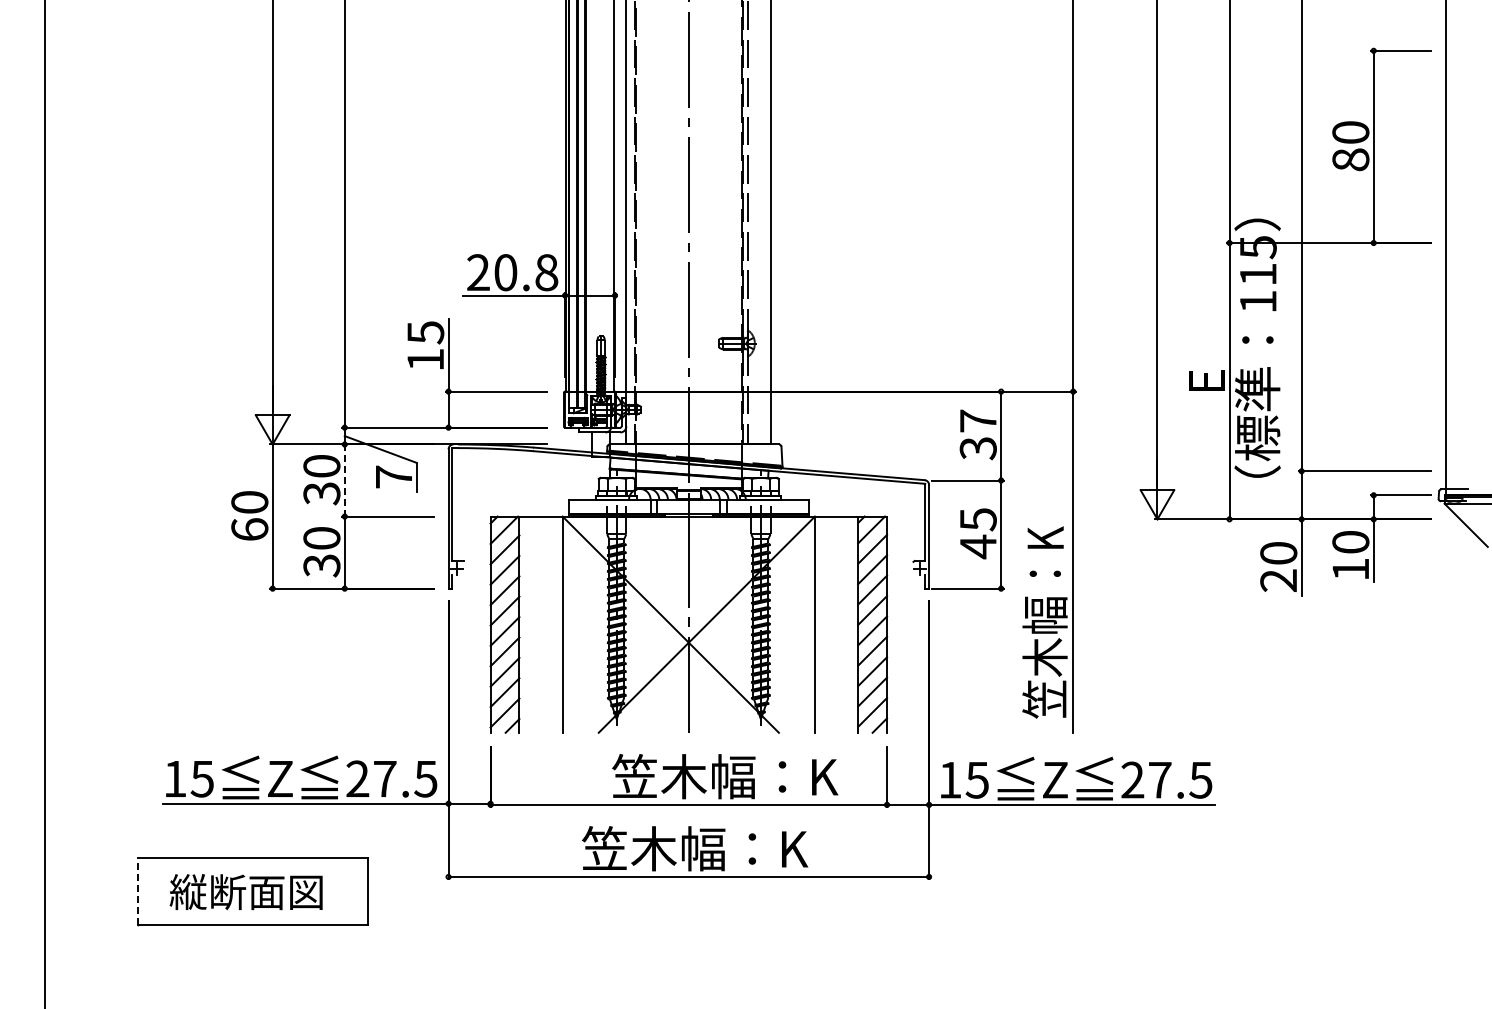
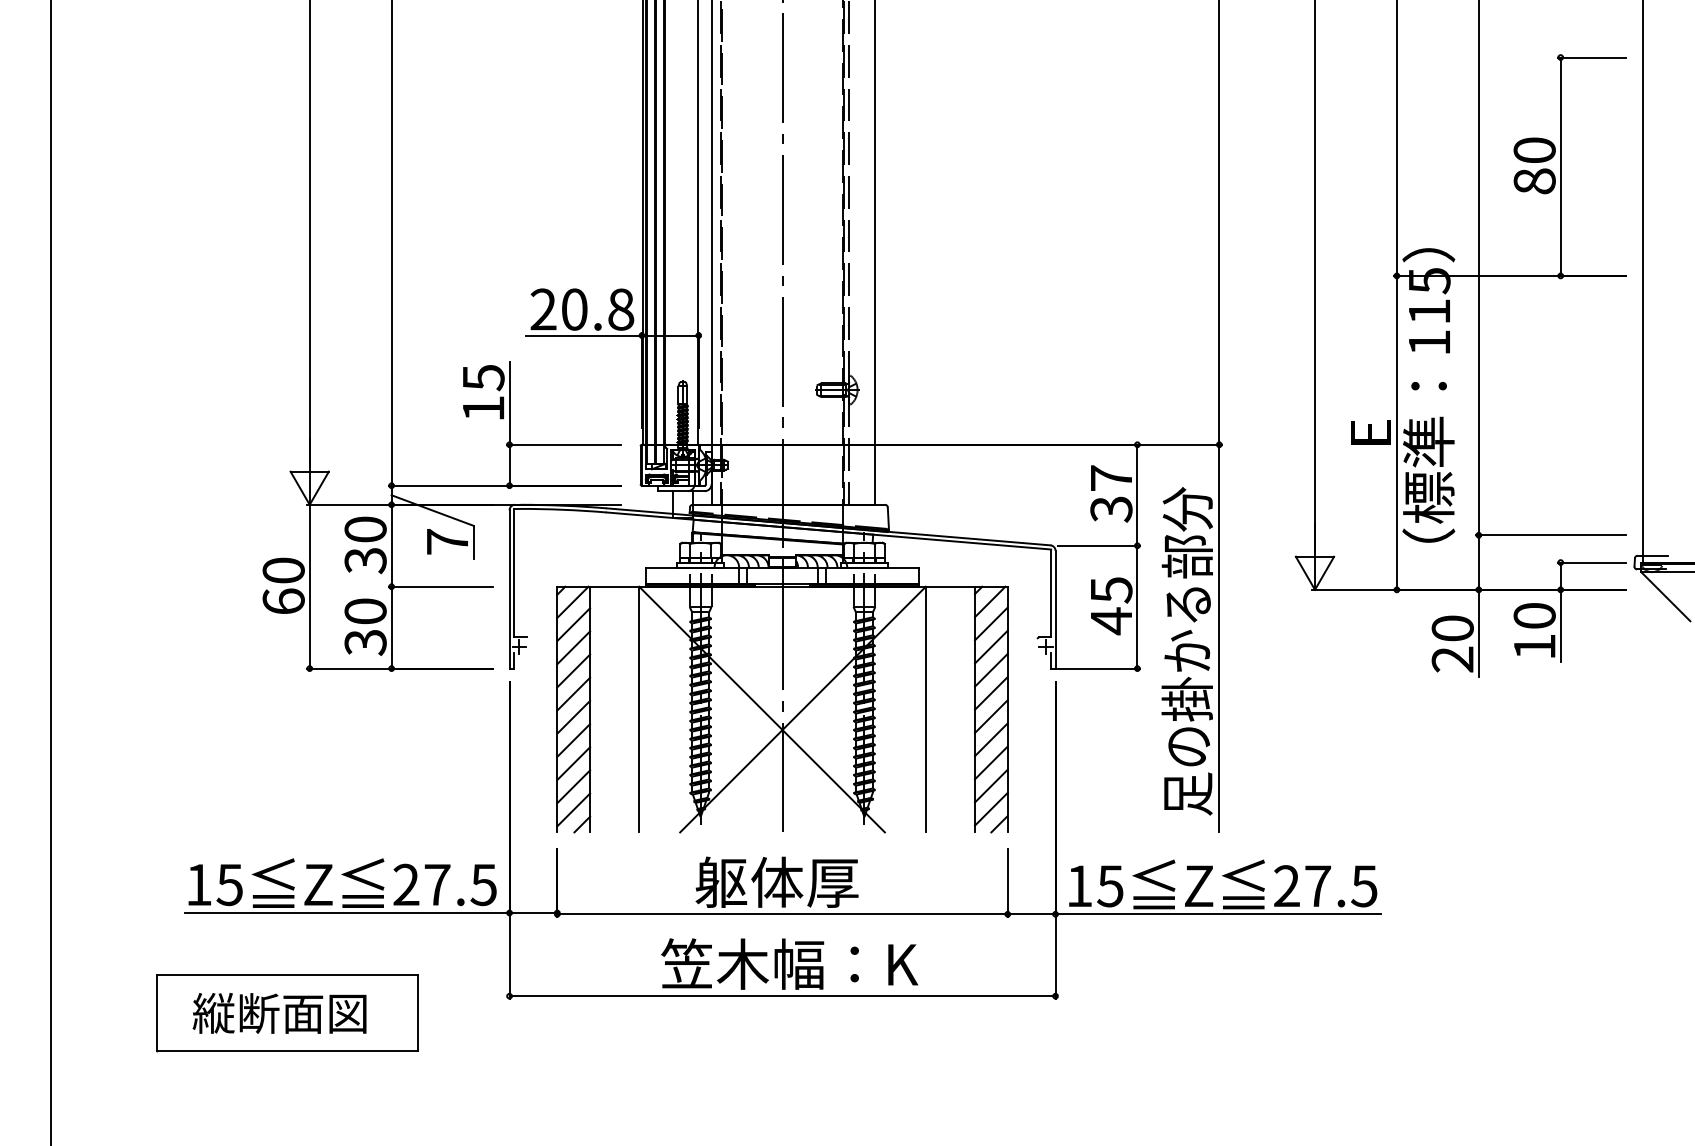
line: (344, 481) -> (391, 546), dashed -> solid
text: (1044, 573) -> (1186, 651), 笠木幅：K -> 足の掛かる部分
text: (725, 776) -> (824, 882), 笠木幅：K -> 躯体厚
line: (138, 891) -> (157, 1012), dashed -> solid

